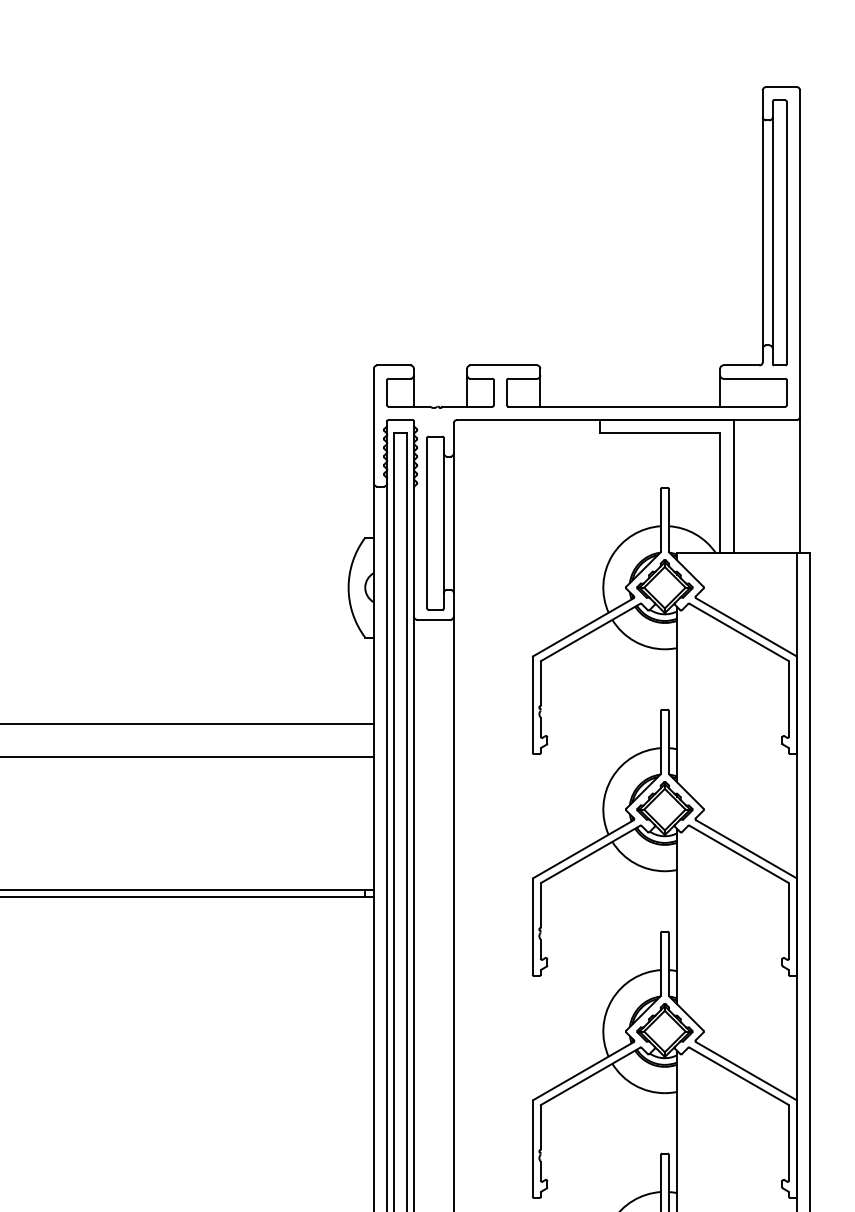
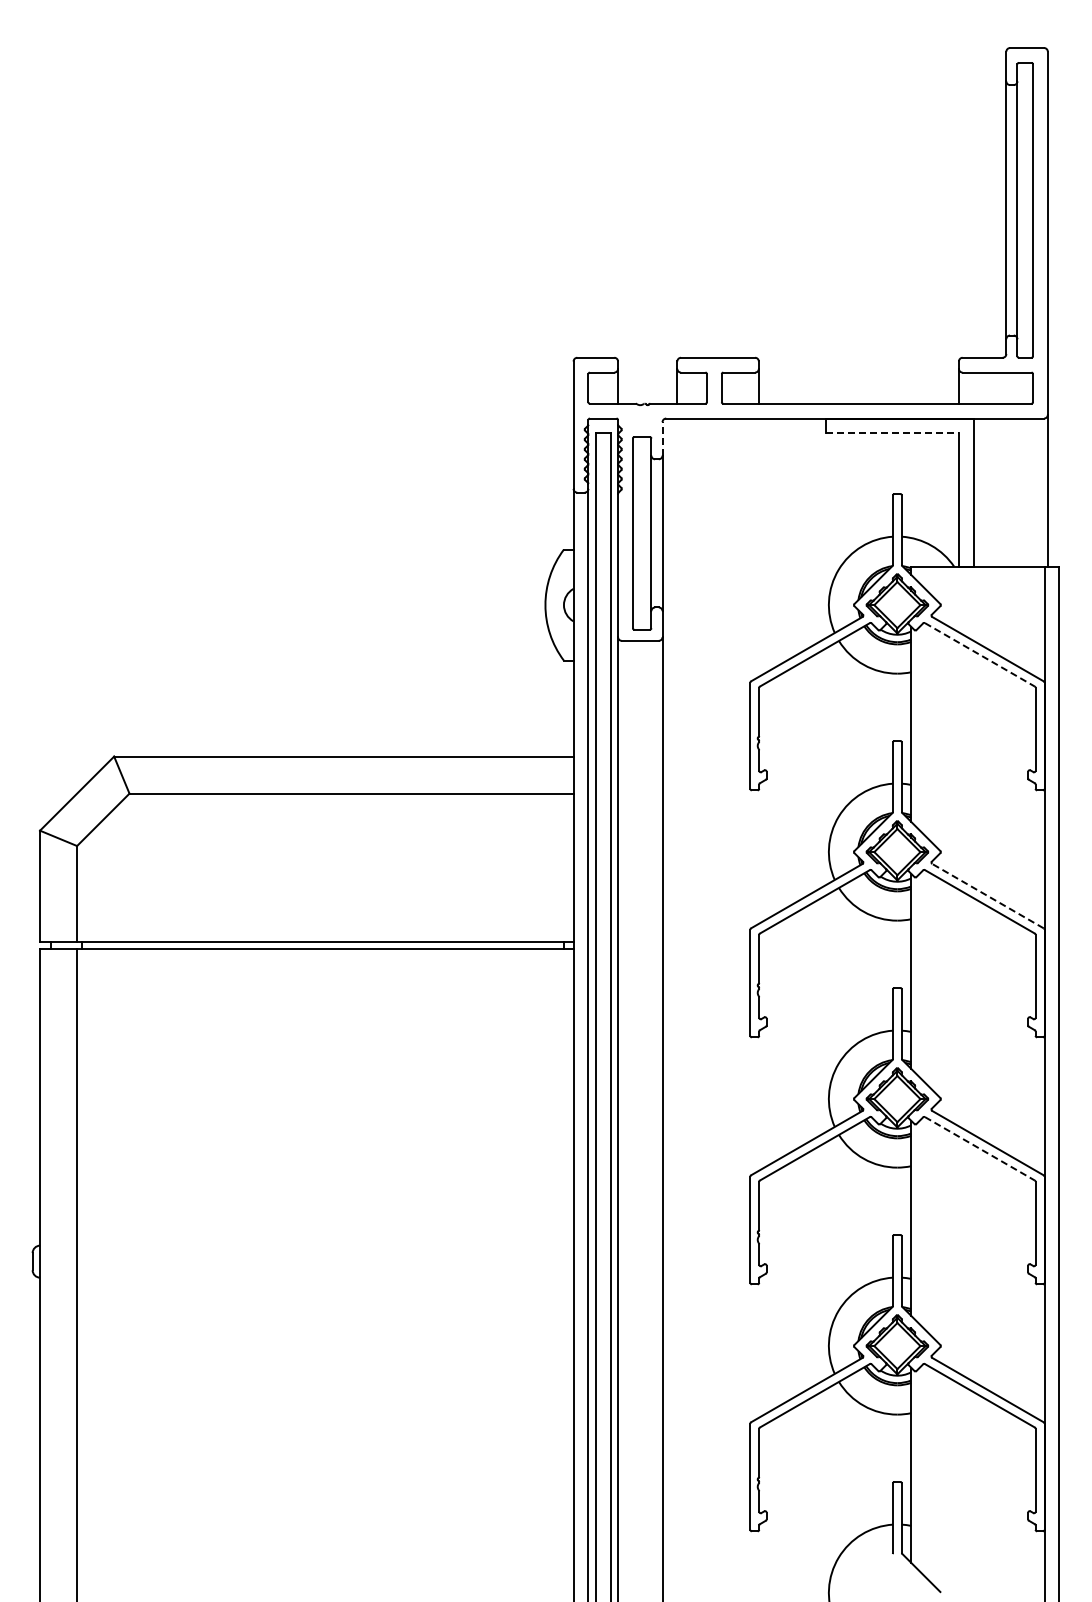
line: (660, 433) -> (892, 433), solid -> dashed
line: (453, 437) -> (662, 438), solid -> dashed
line: (739, 632) -> (980, 655), solid -> dashed
line: (745, 848) -> (987, 895), solid -> dashed
line: (739, 1076) -> (980, 1149), solid -> dashed

